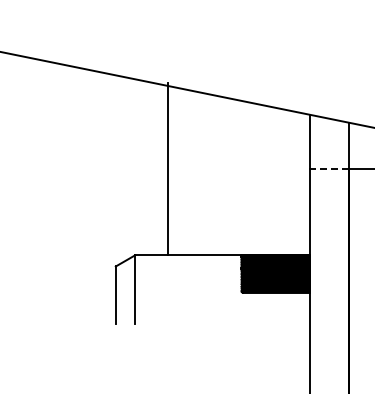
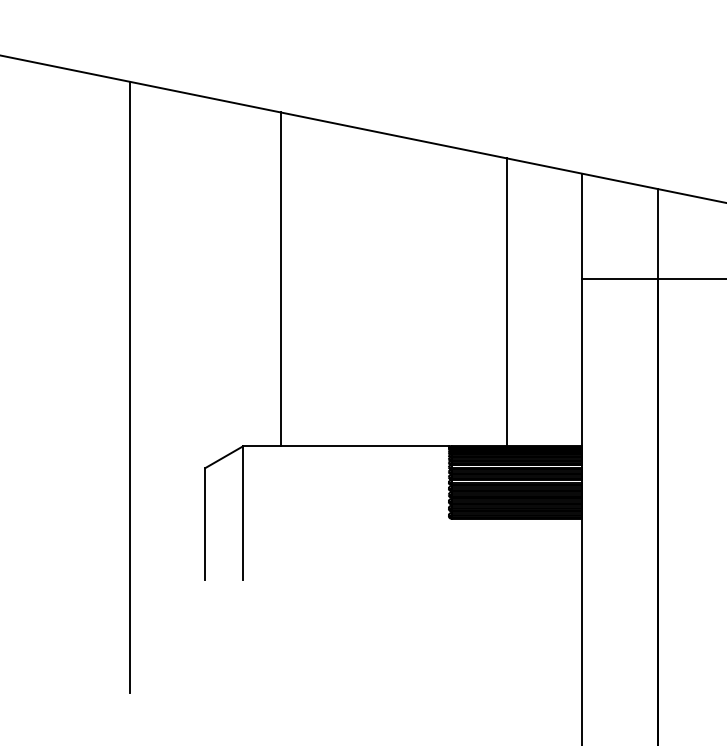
line: (328, 168) -> (618, 277), dashed -> solid
line: (167, 169) -> (280, 279), moved
line: (271, 180) -> (507, 301), added
line: (76, 224) -> (128, 386), added

